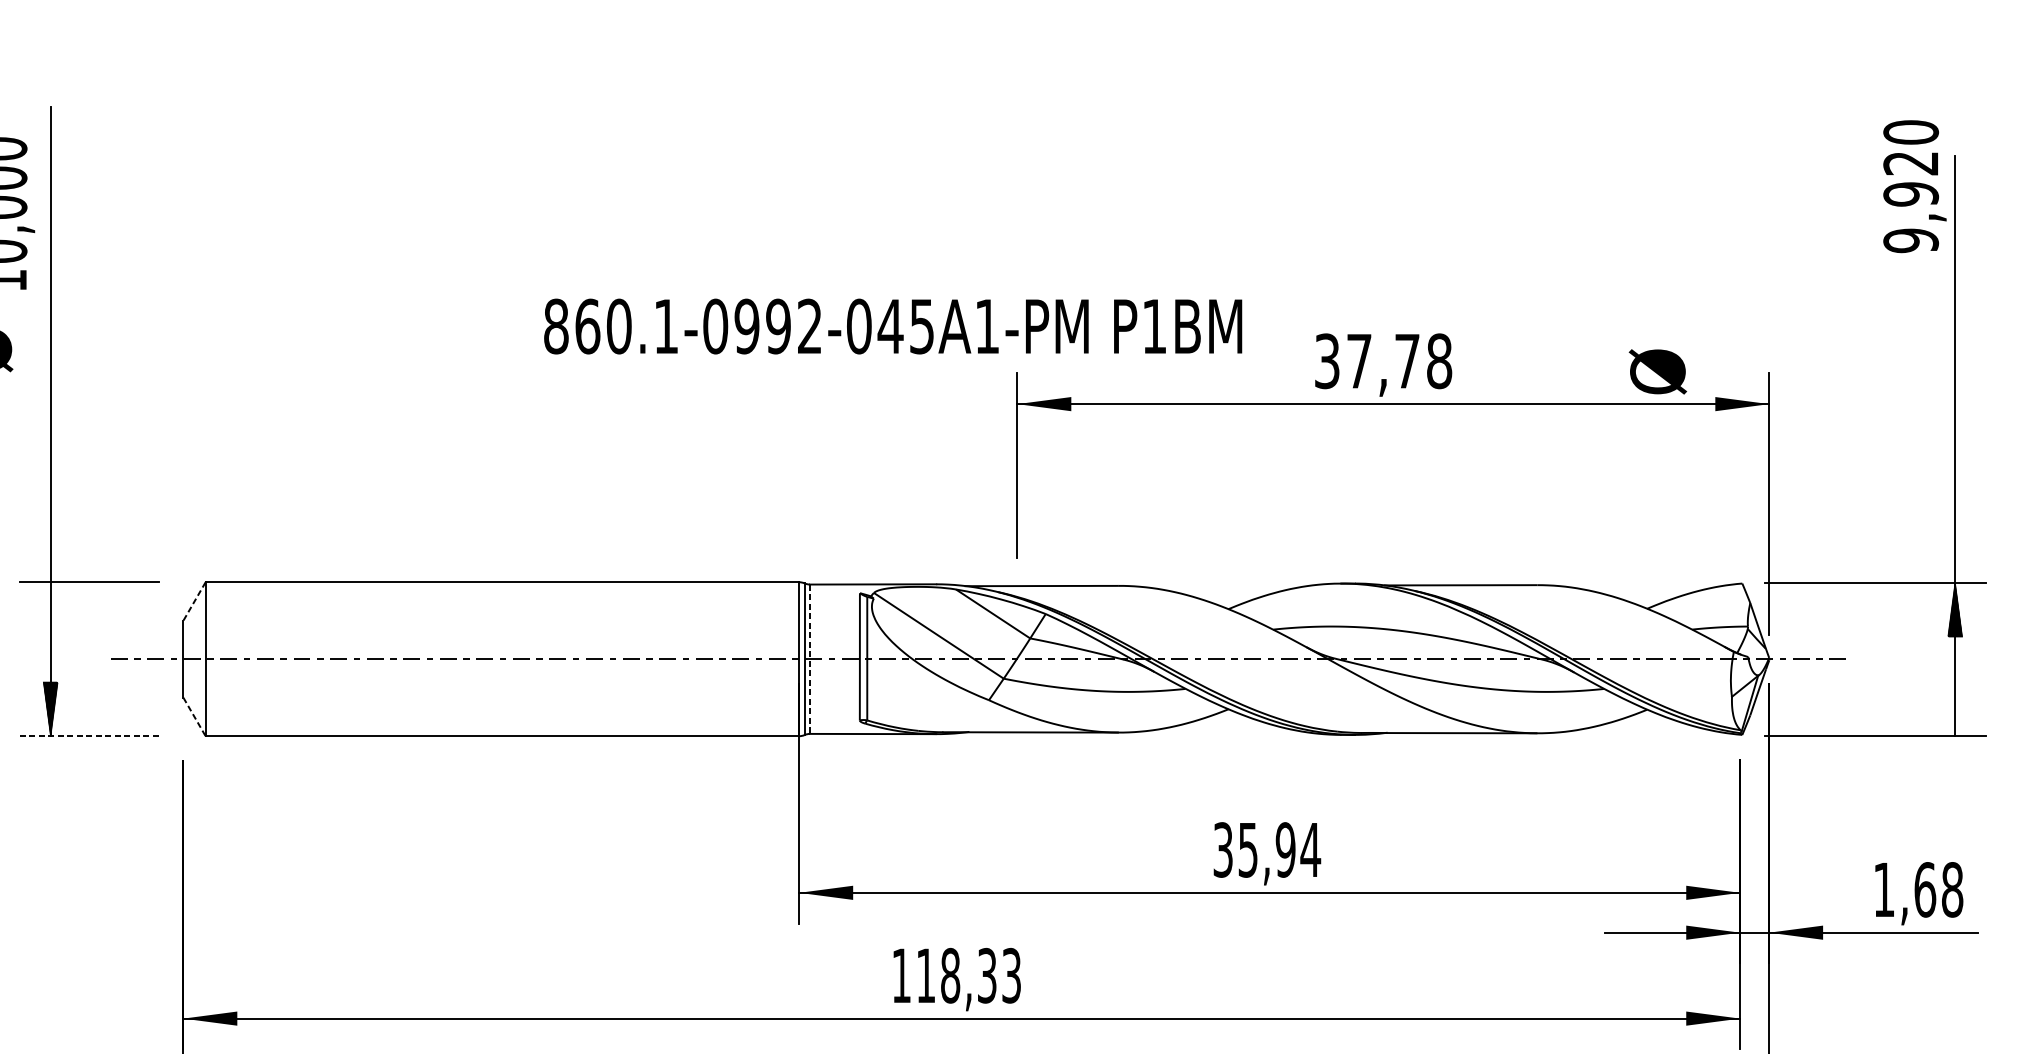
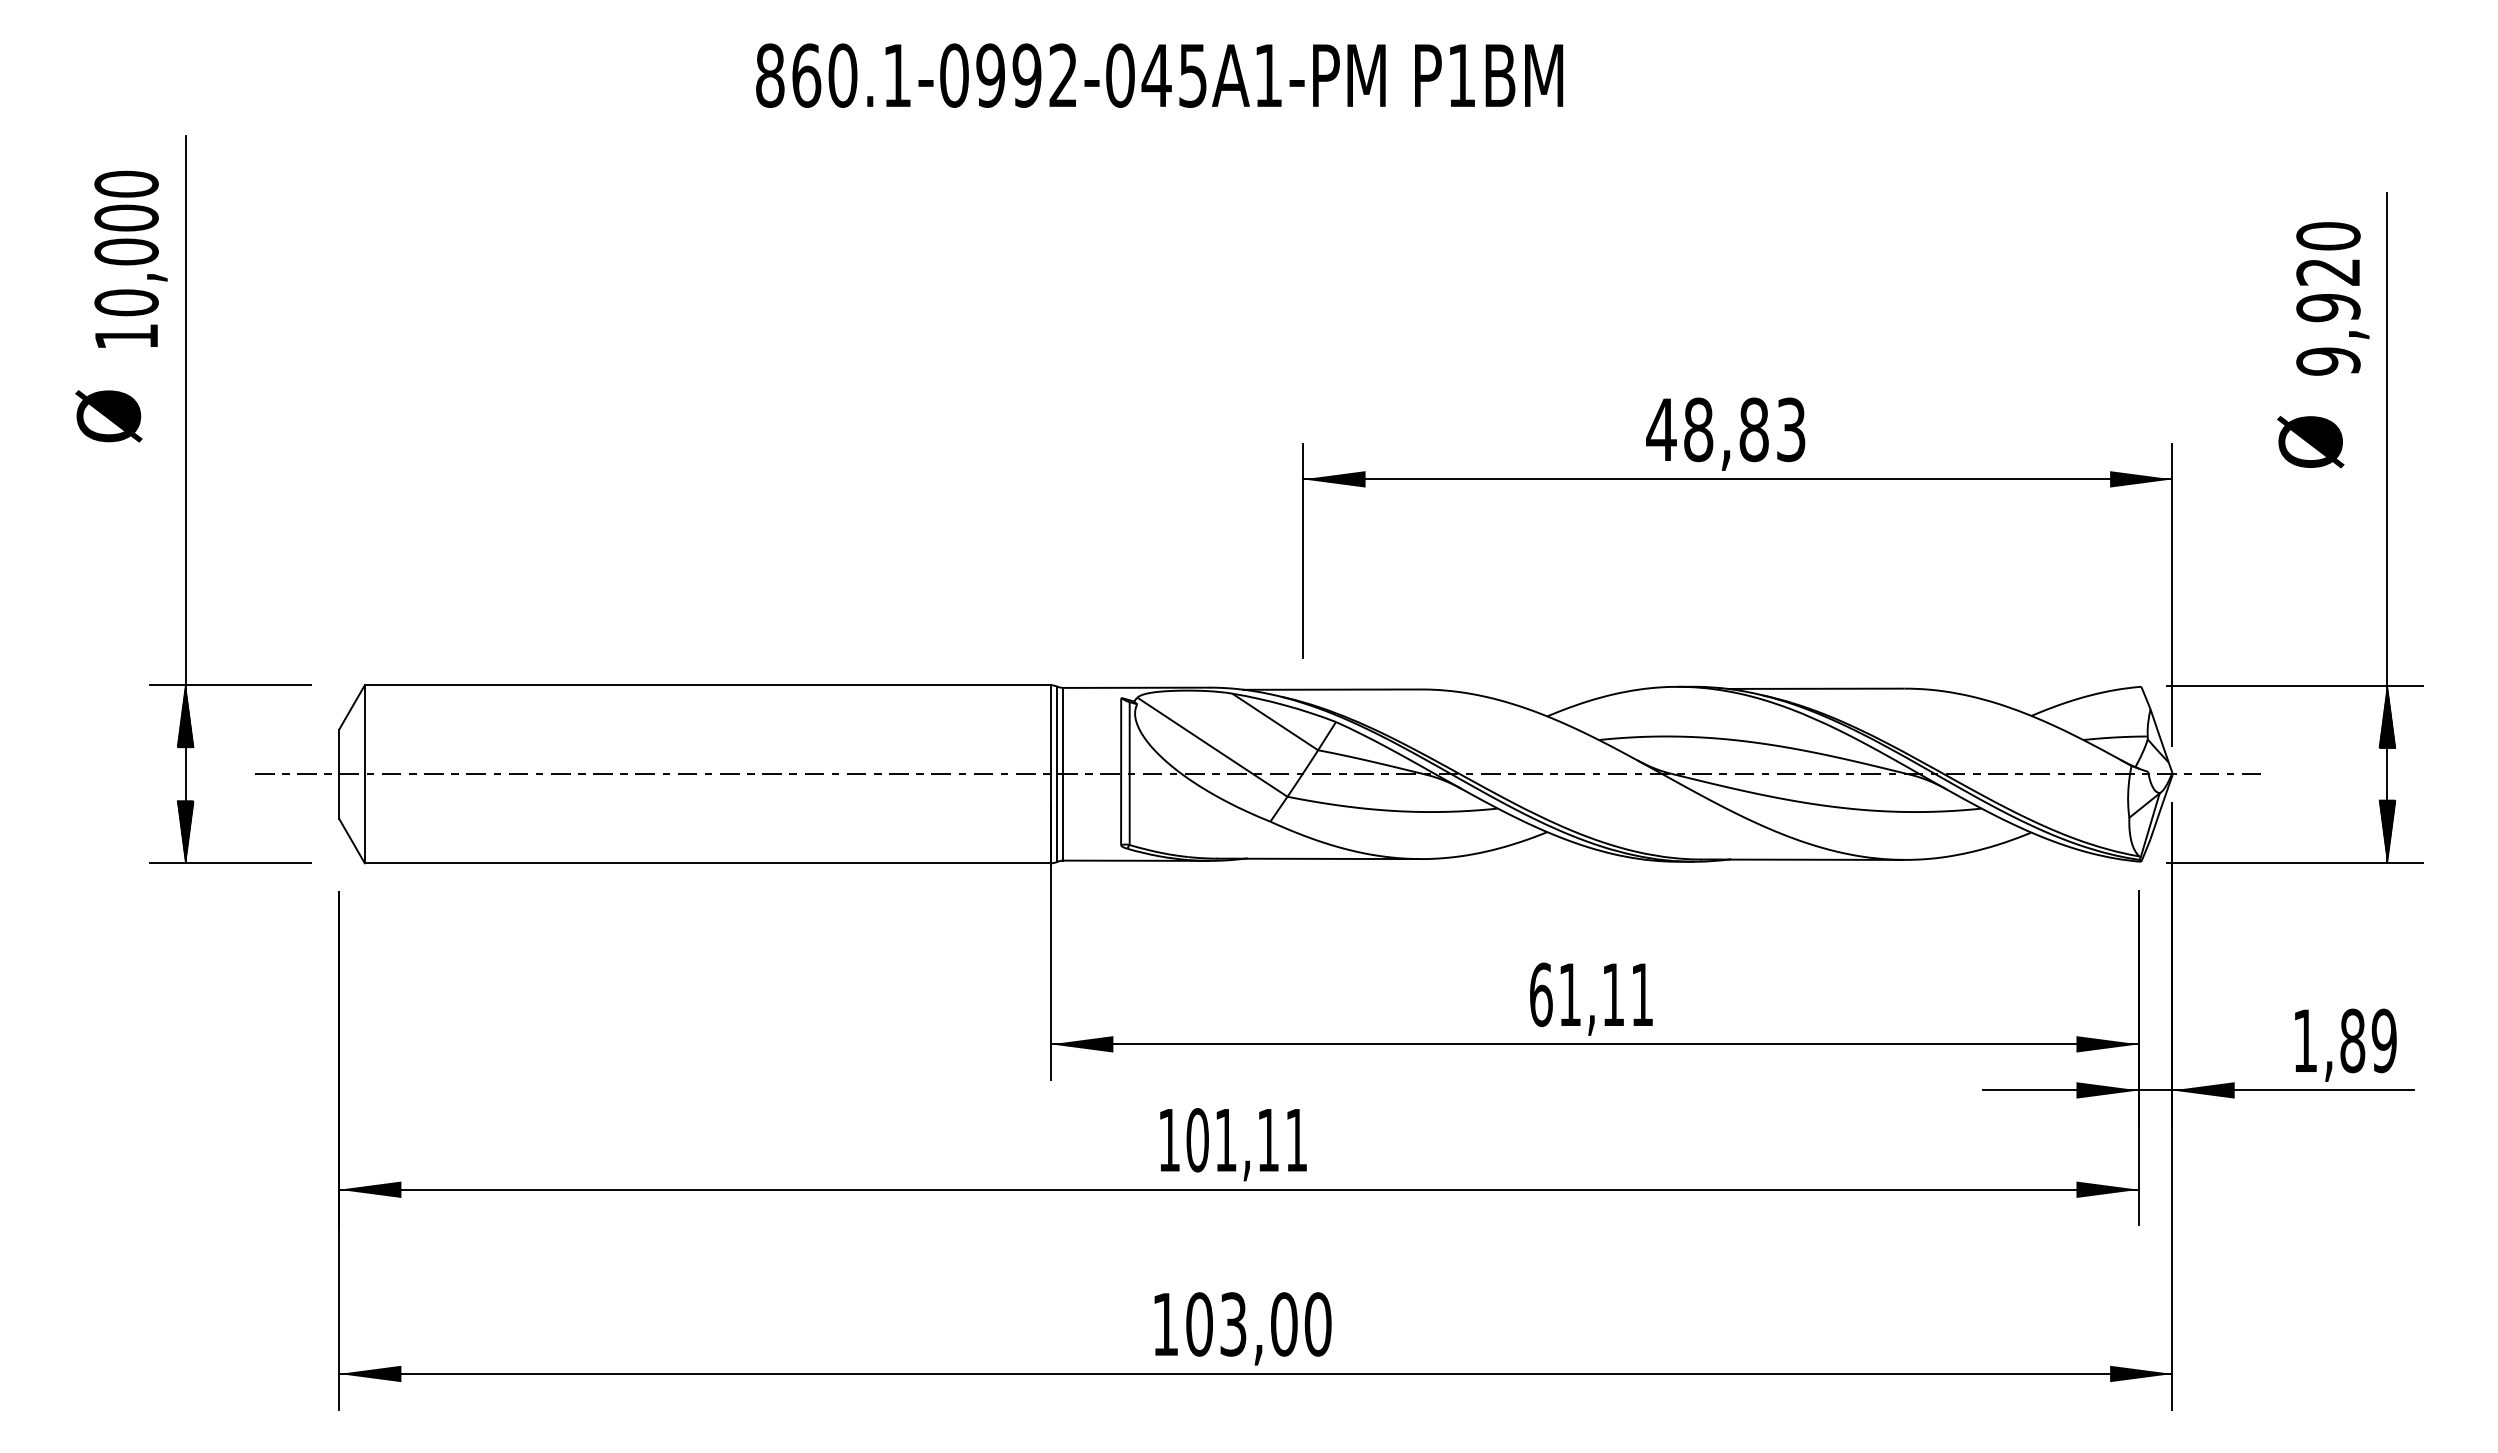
text: (1914, 186) -> (2332, 298), moved
text: (893, 326) -> (1159, 75), moved
text: (1382, 360) -> (1725, 429), 37,78 -> 48,83
text: (1657, 372) -> (2310, 442), moved
line: (194, 601) -> (351, 707), dashed -> solid
hatch: (50, 609) -> (185, 716), added
line: (810, 659) -> (1063, 774), dashed -> solid
hatch: (1955, 708) -> (2387, 831), added
line: (194, 717) -> (351, 841), dashed -> solid
line: (88, 736) -> (229, 863), dashed -> solid
text: (1267, 849) -> (1592, 994), 35,94 -> 61,11
text: (1938, 889) -> (2368, 1040), 1,68 -> 1,89
text: (968, 976) -> (1246, 1140), 118,33 -> 101,11

